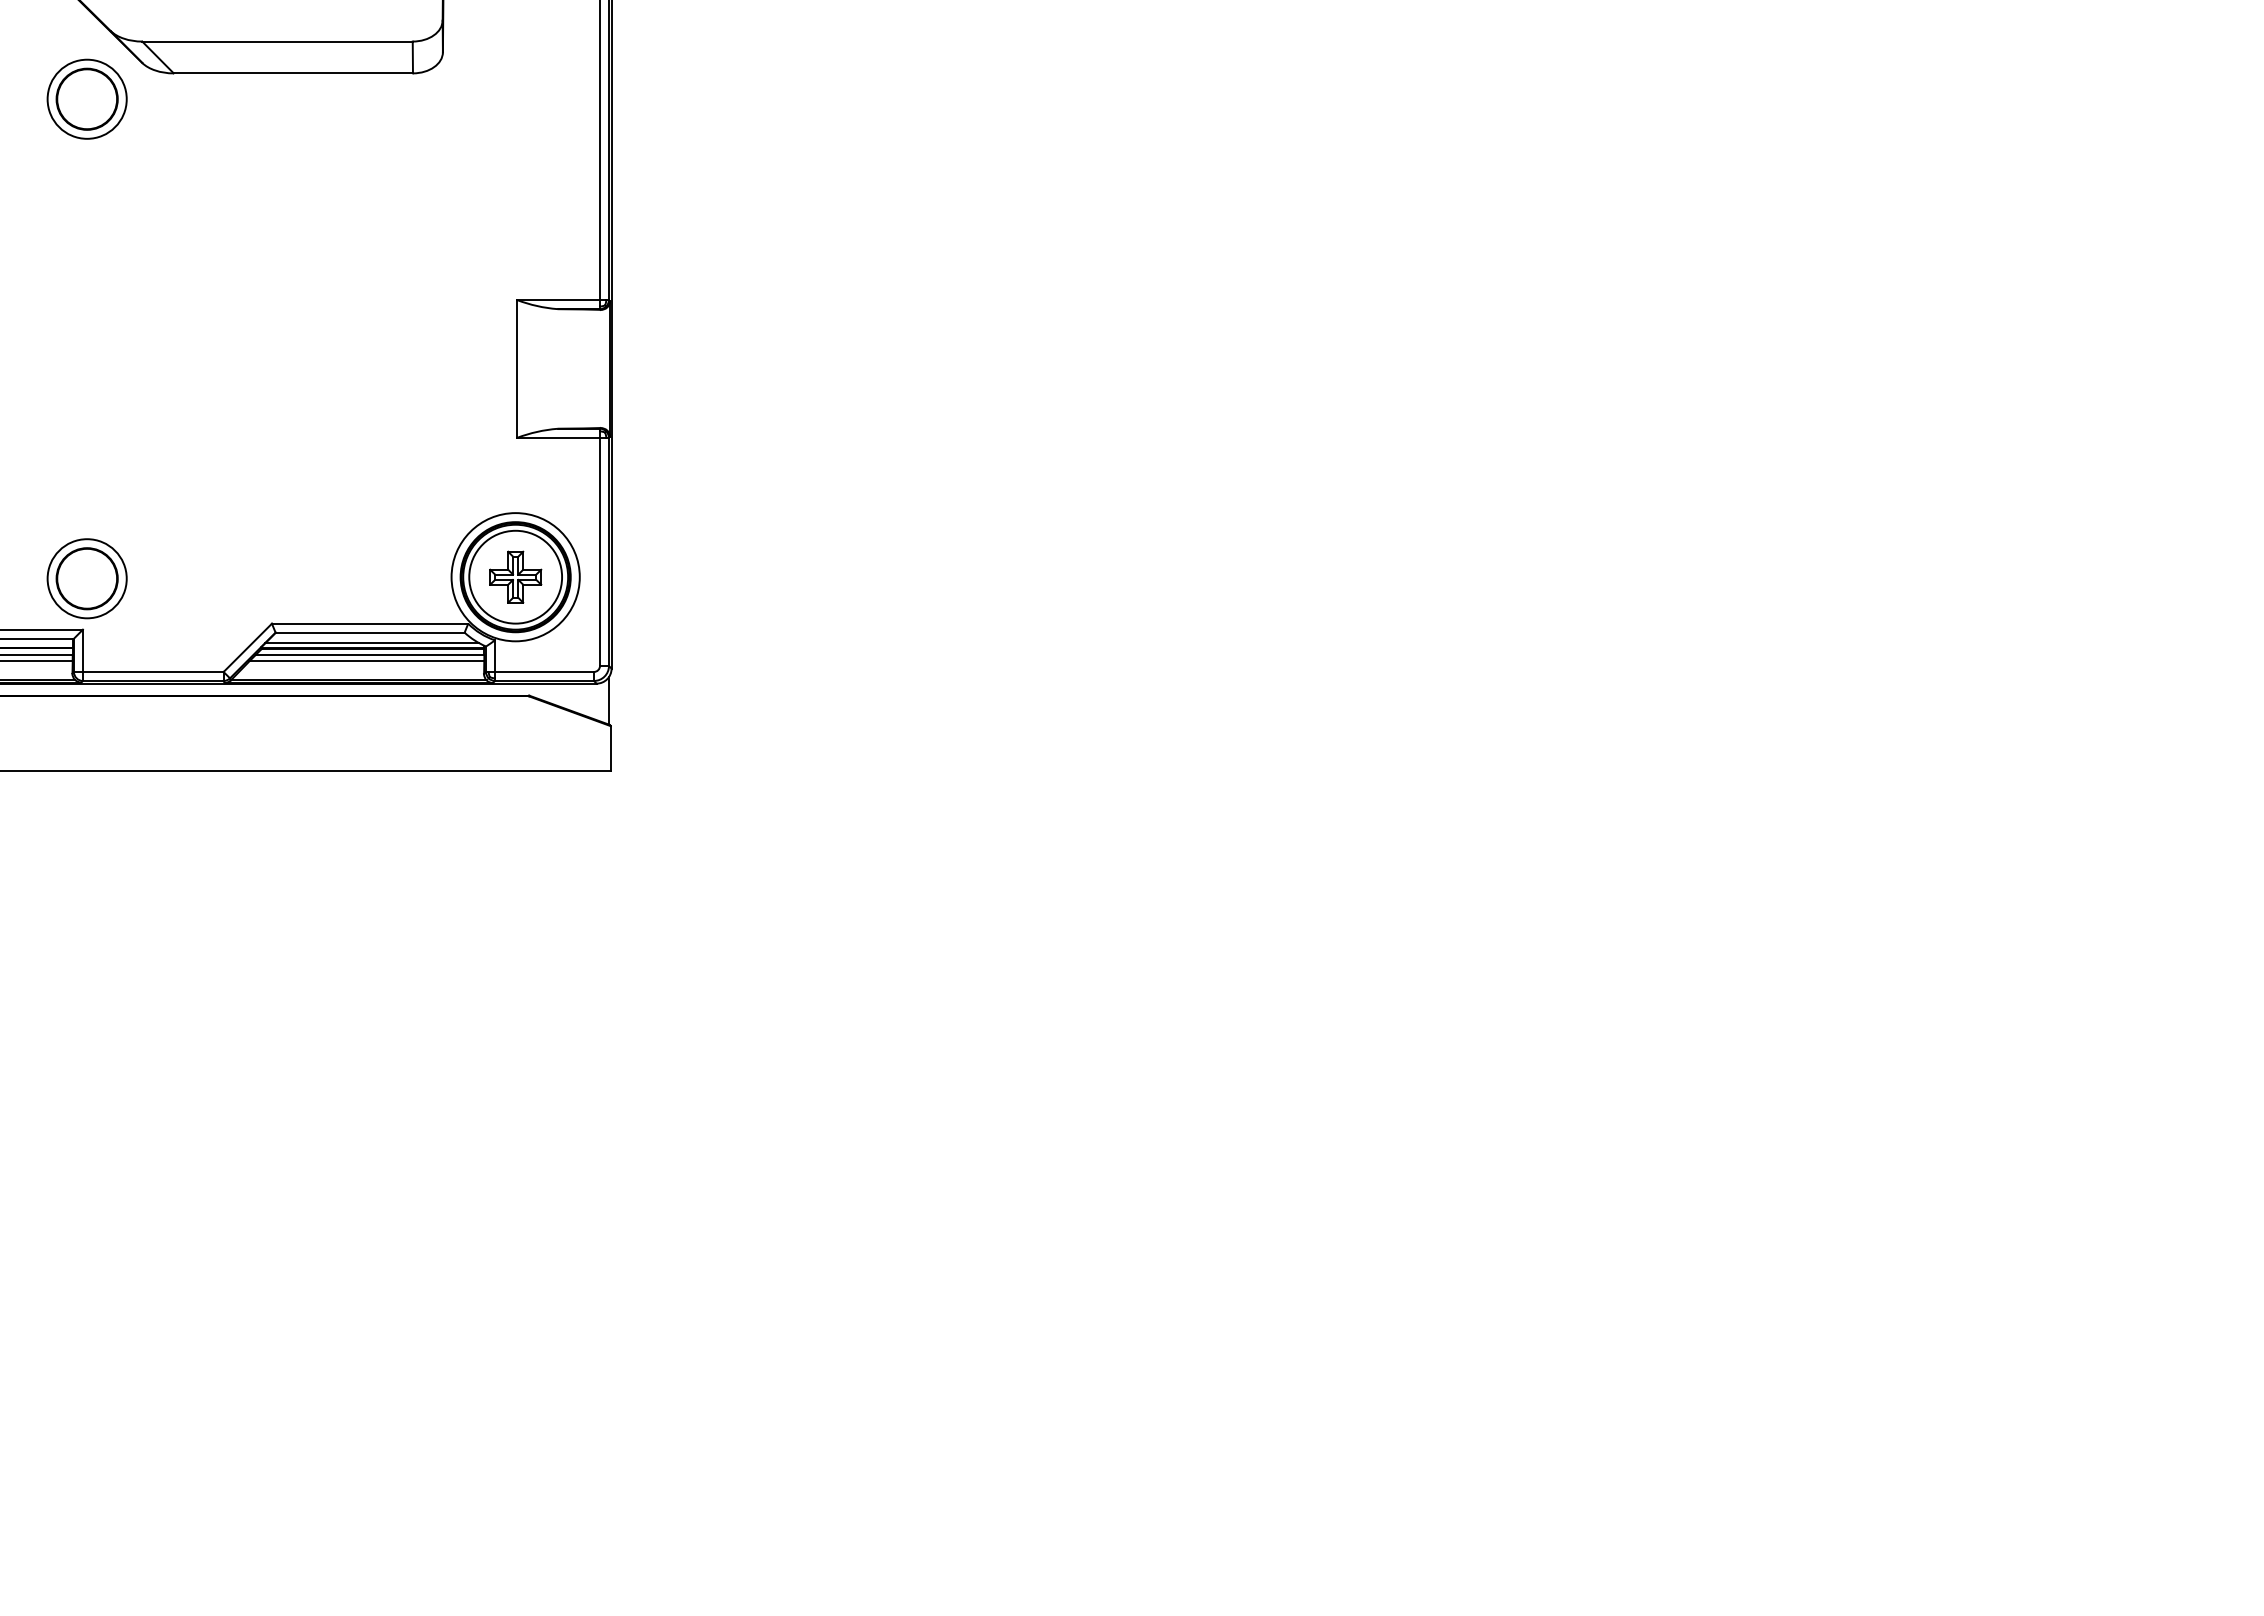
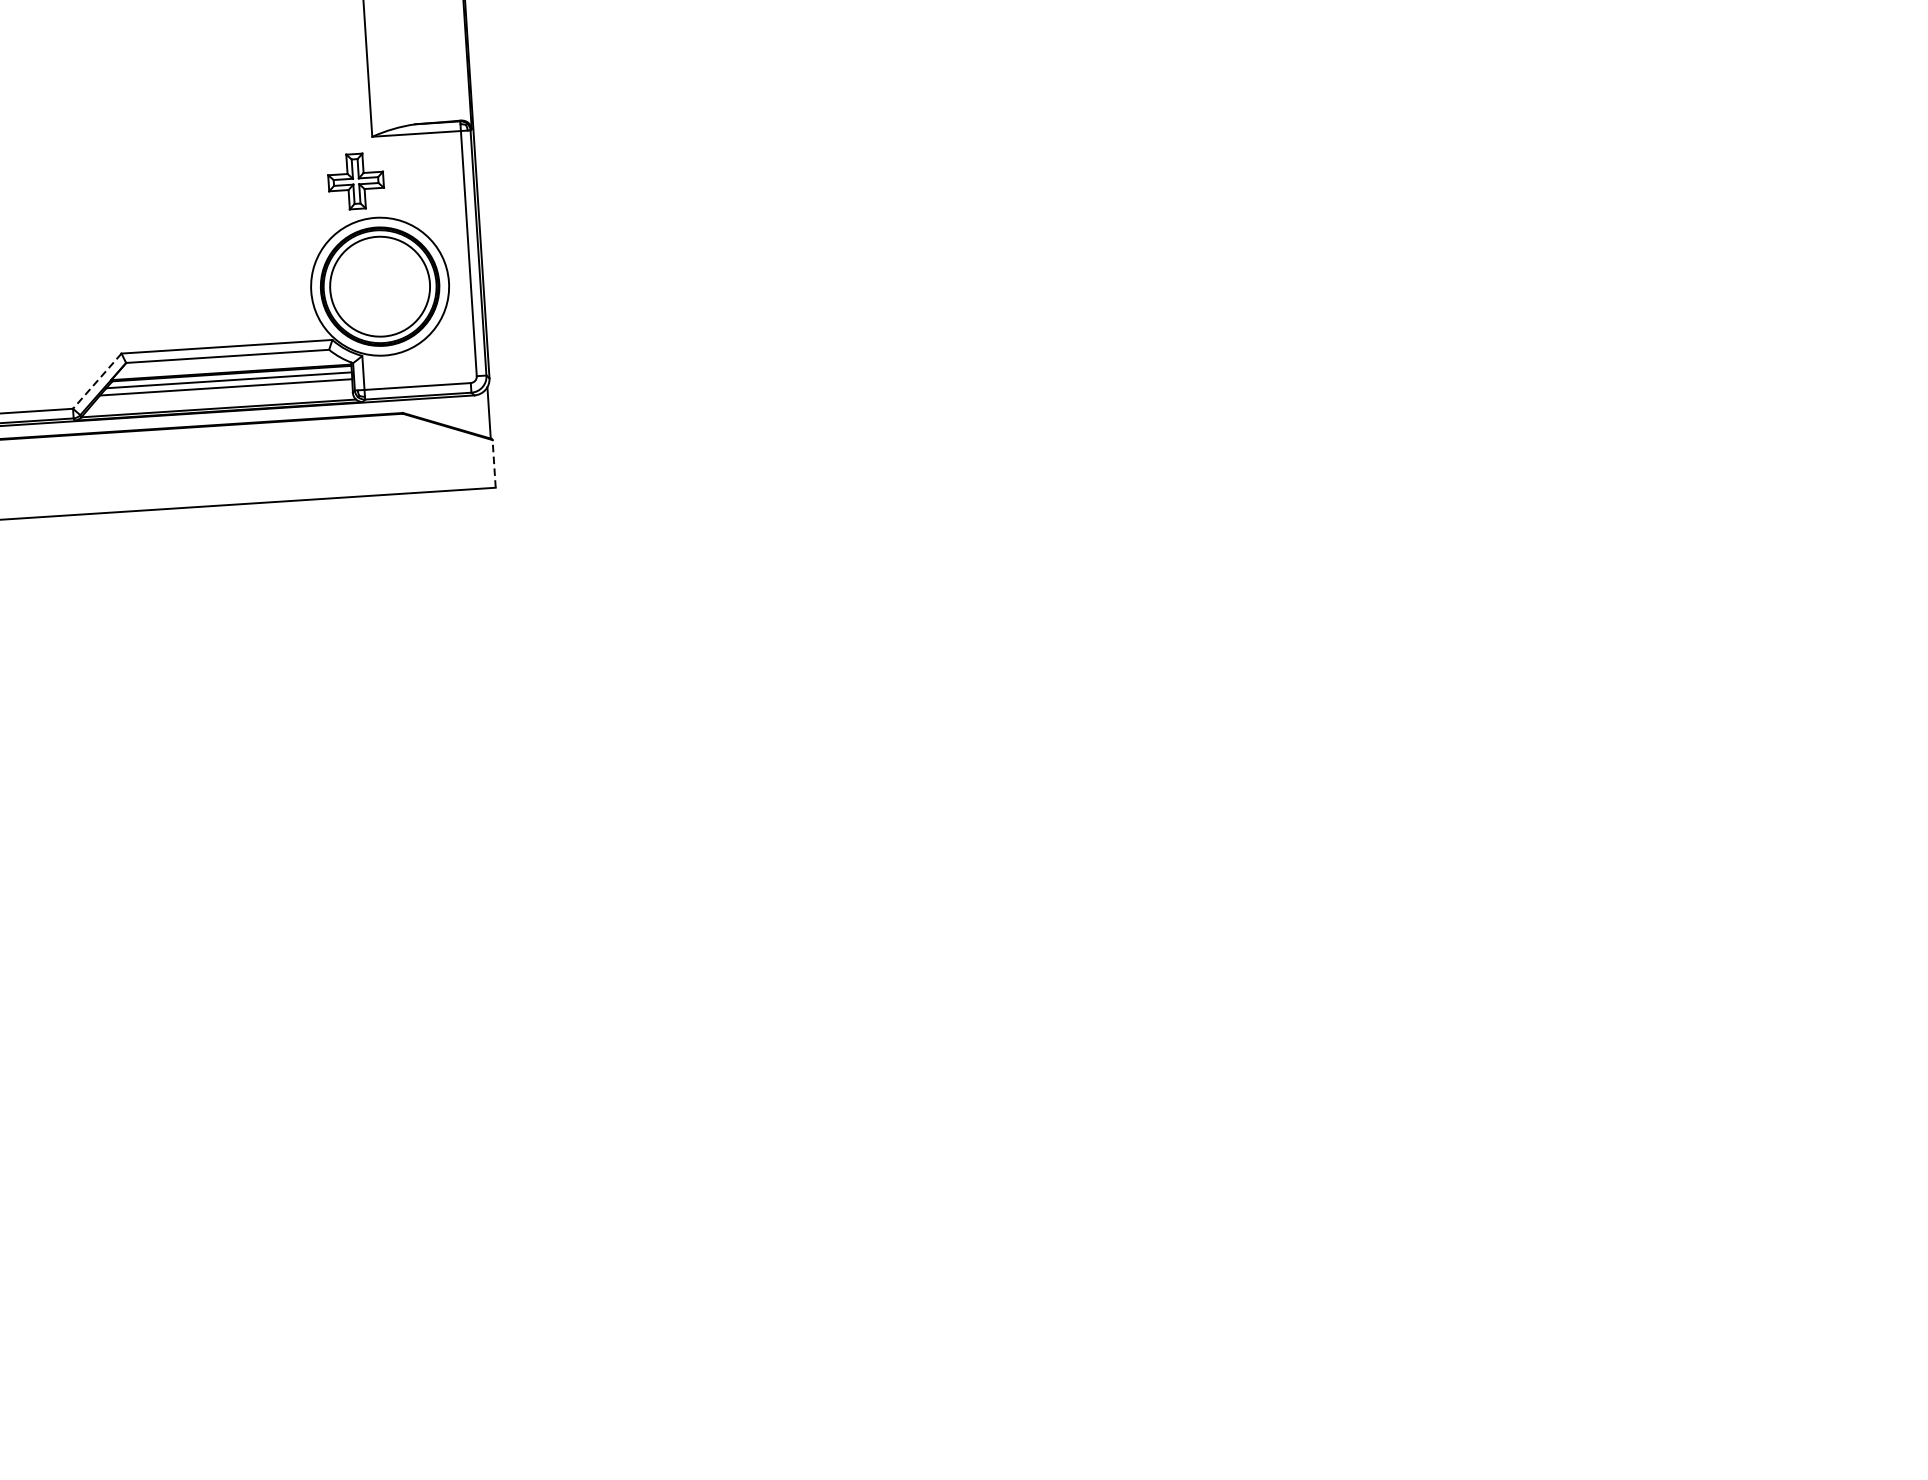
part: (515, 576) -> (355, 180), moved
line: (372, 643) -> (230, 367), removed
line: (247, 648) -> (97, 381), solid -> dashed
line: (610, 747) -> (493, 463), solid -> dashed

